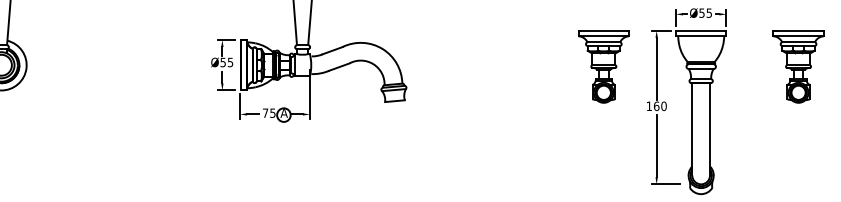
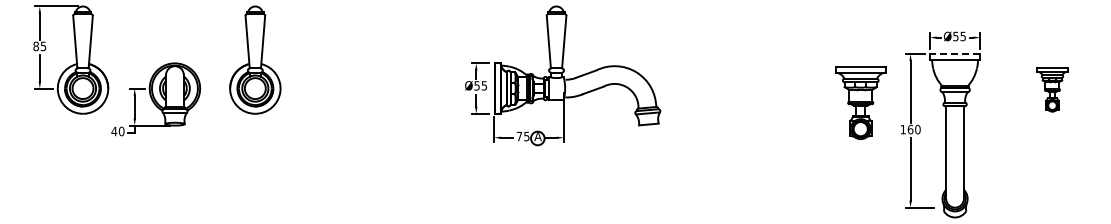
line: (700, 31) -> (954, 54), solid -> dashed
part: (603, 66) -> (860, 102), moved
part: (798, 66) -> (1052, 89), size x0.6

